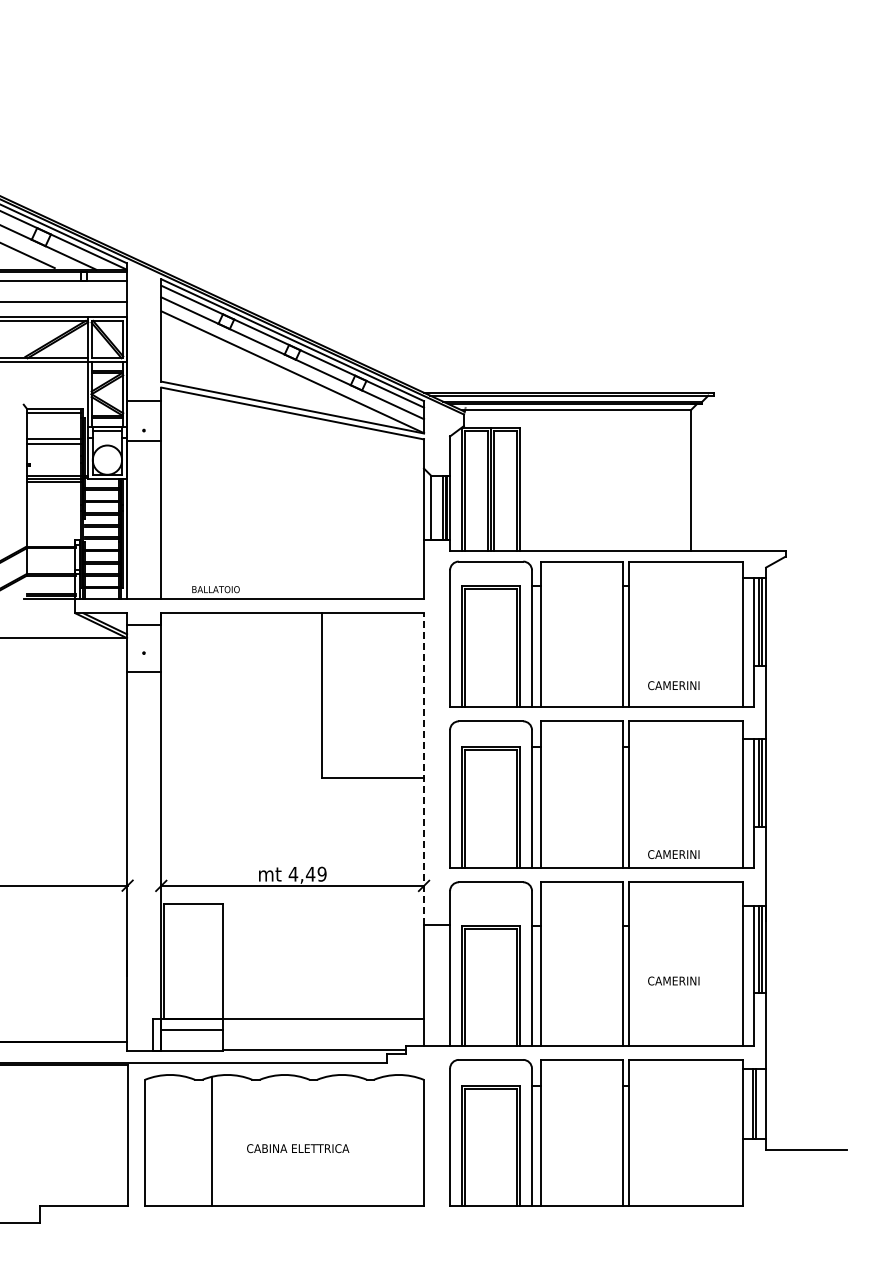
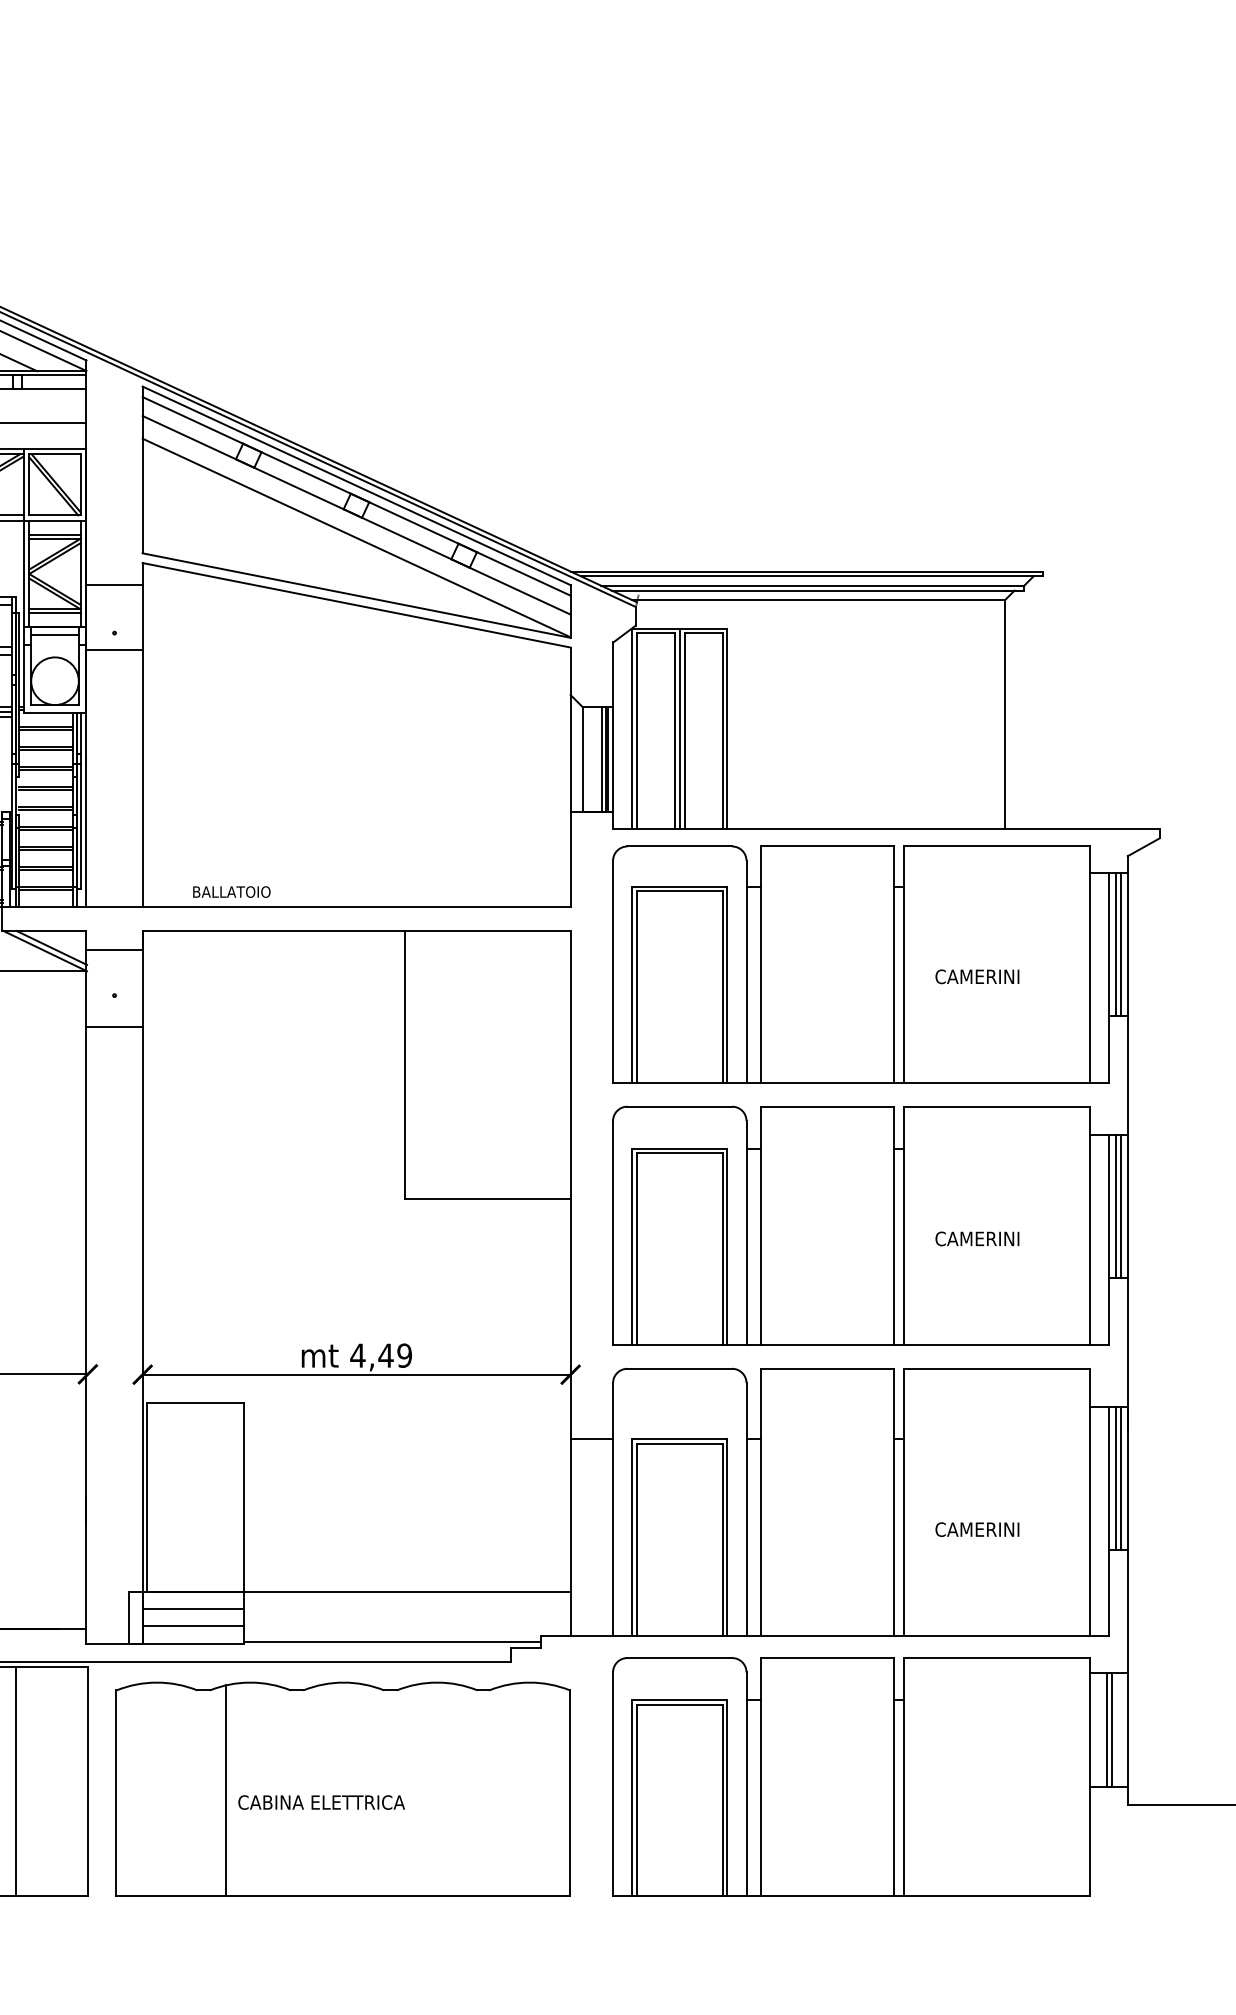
text: (673, 685) -> (976, 976), moved
line: (424, 769) -> (571, 1185), dashed -> solid
text: (673, 854) -> (976, 1238), moved
line: (192, 1040) -> (193, 1626), added
line: (83, 1135) -> (16, 1781), added
text: (298, 1148) -> (322, 1802), moved

